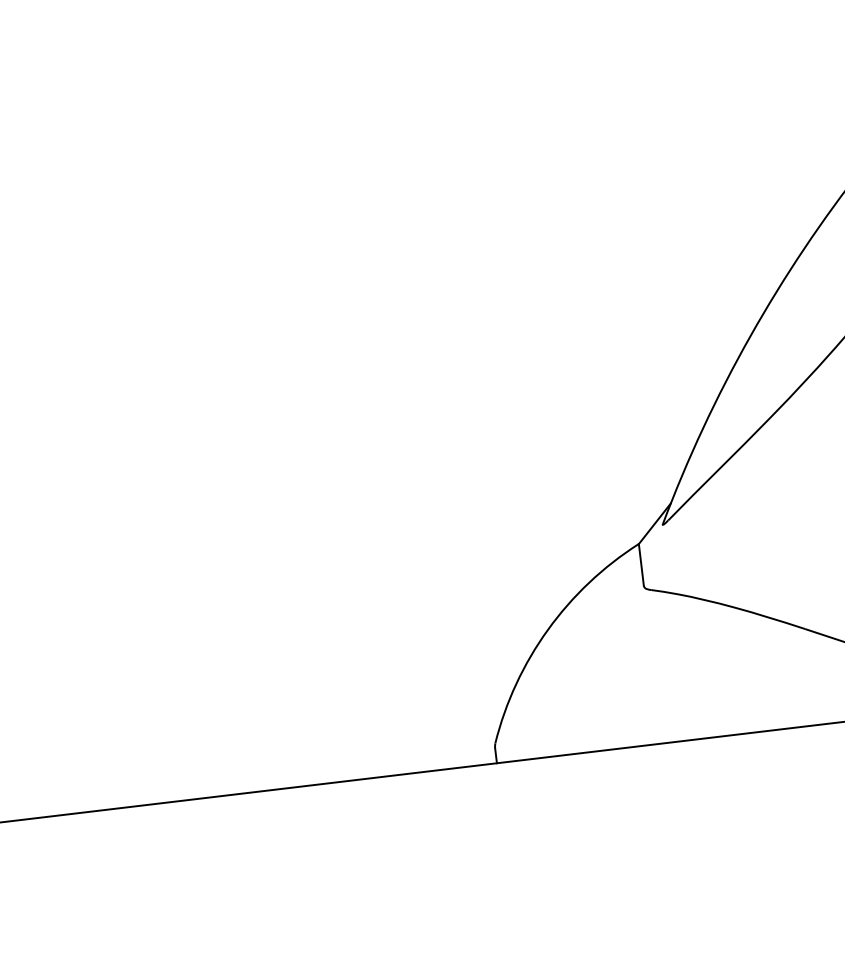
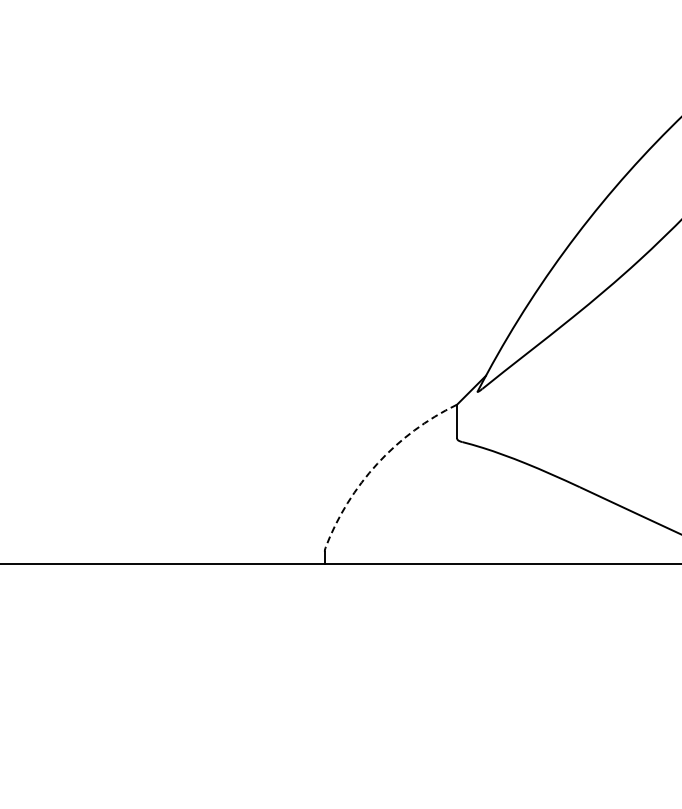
arc: (547, 629) -> (377, 463), solid -> dashed

